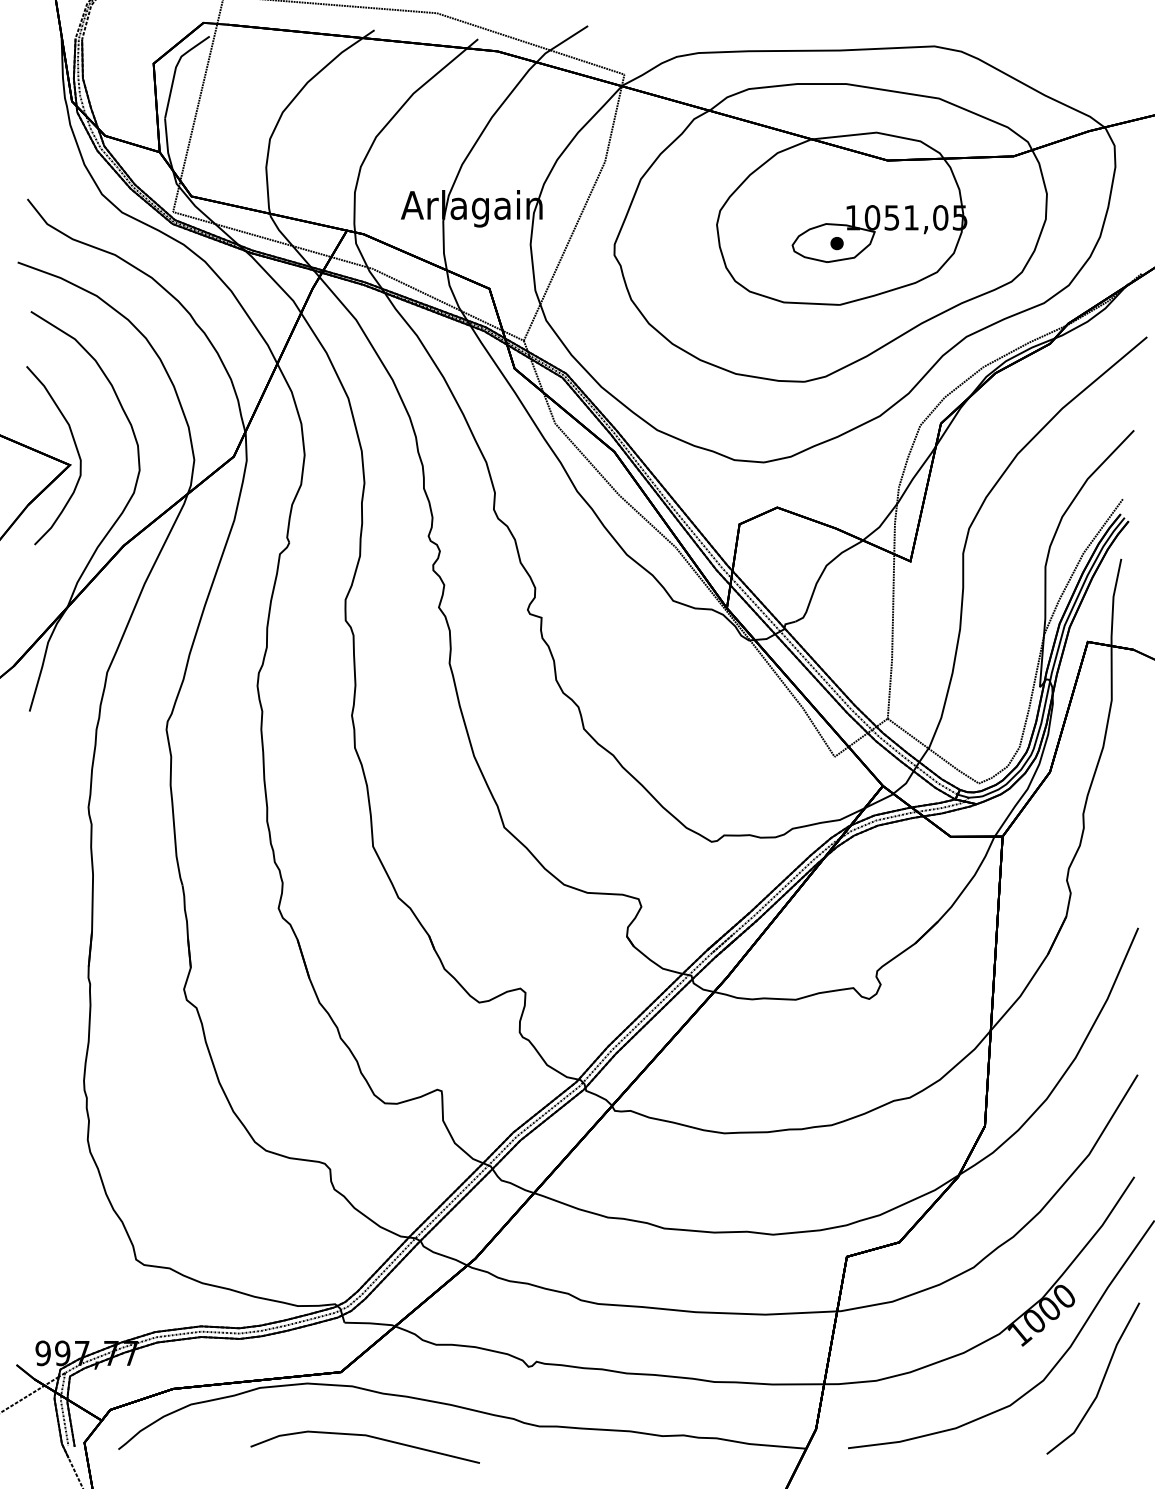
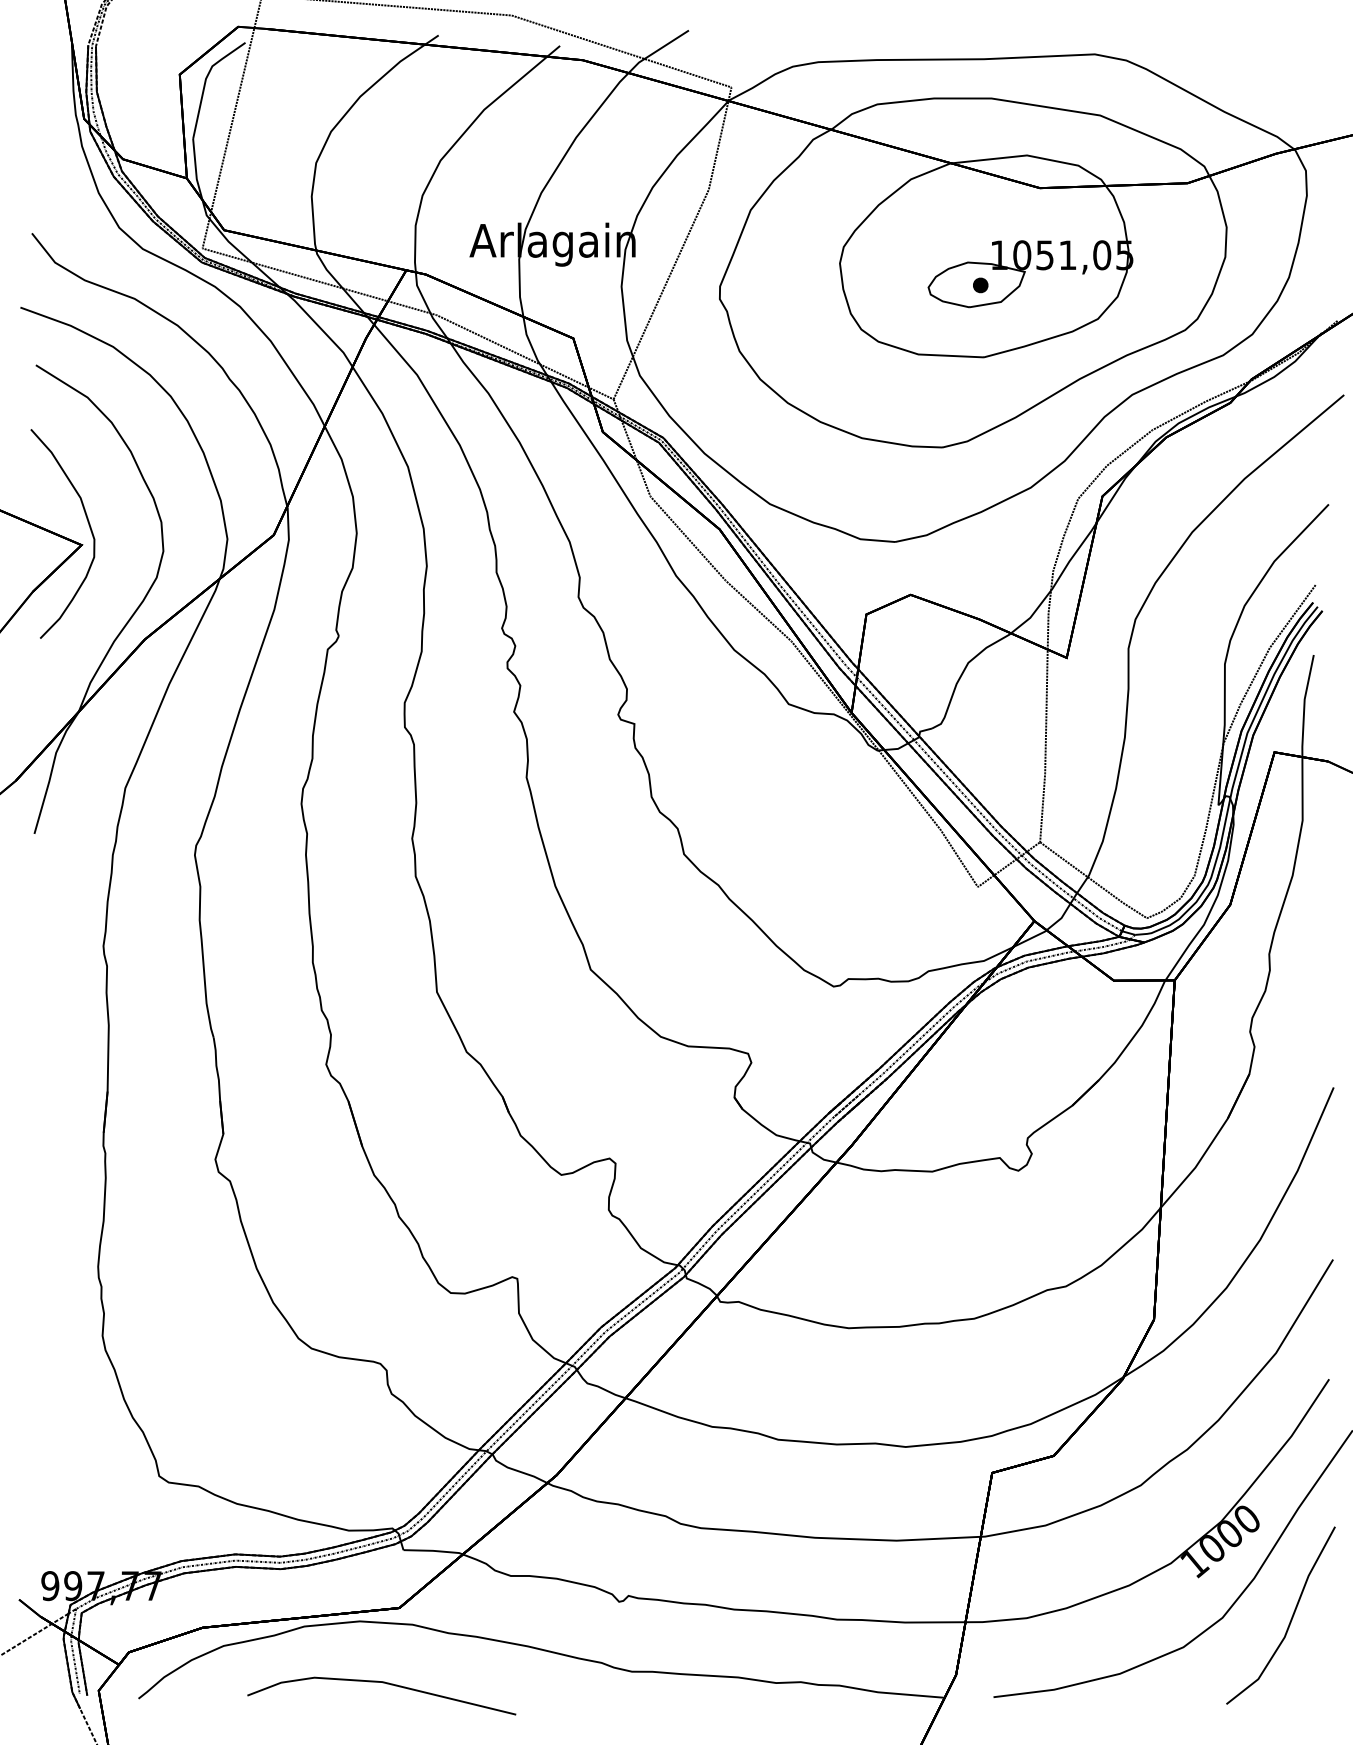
line: (365, 1436) -> (382, 1683), moved

